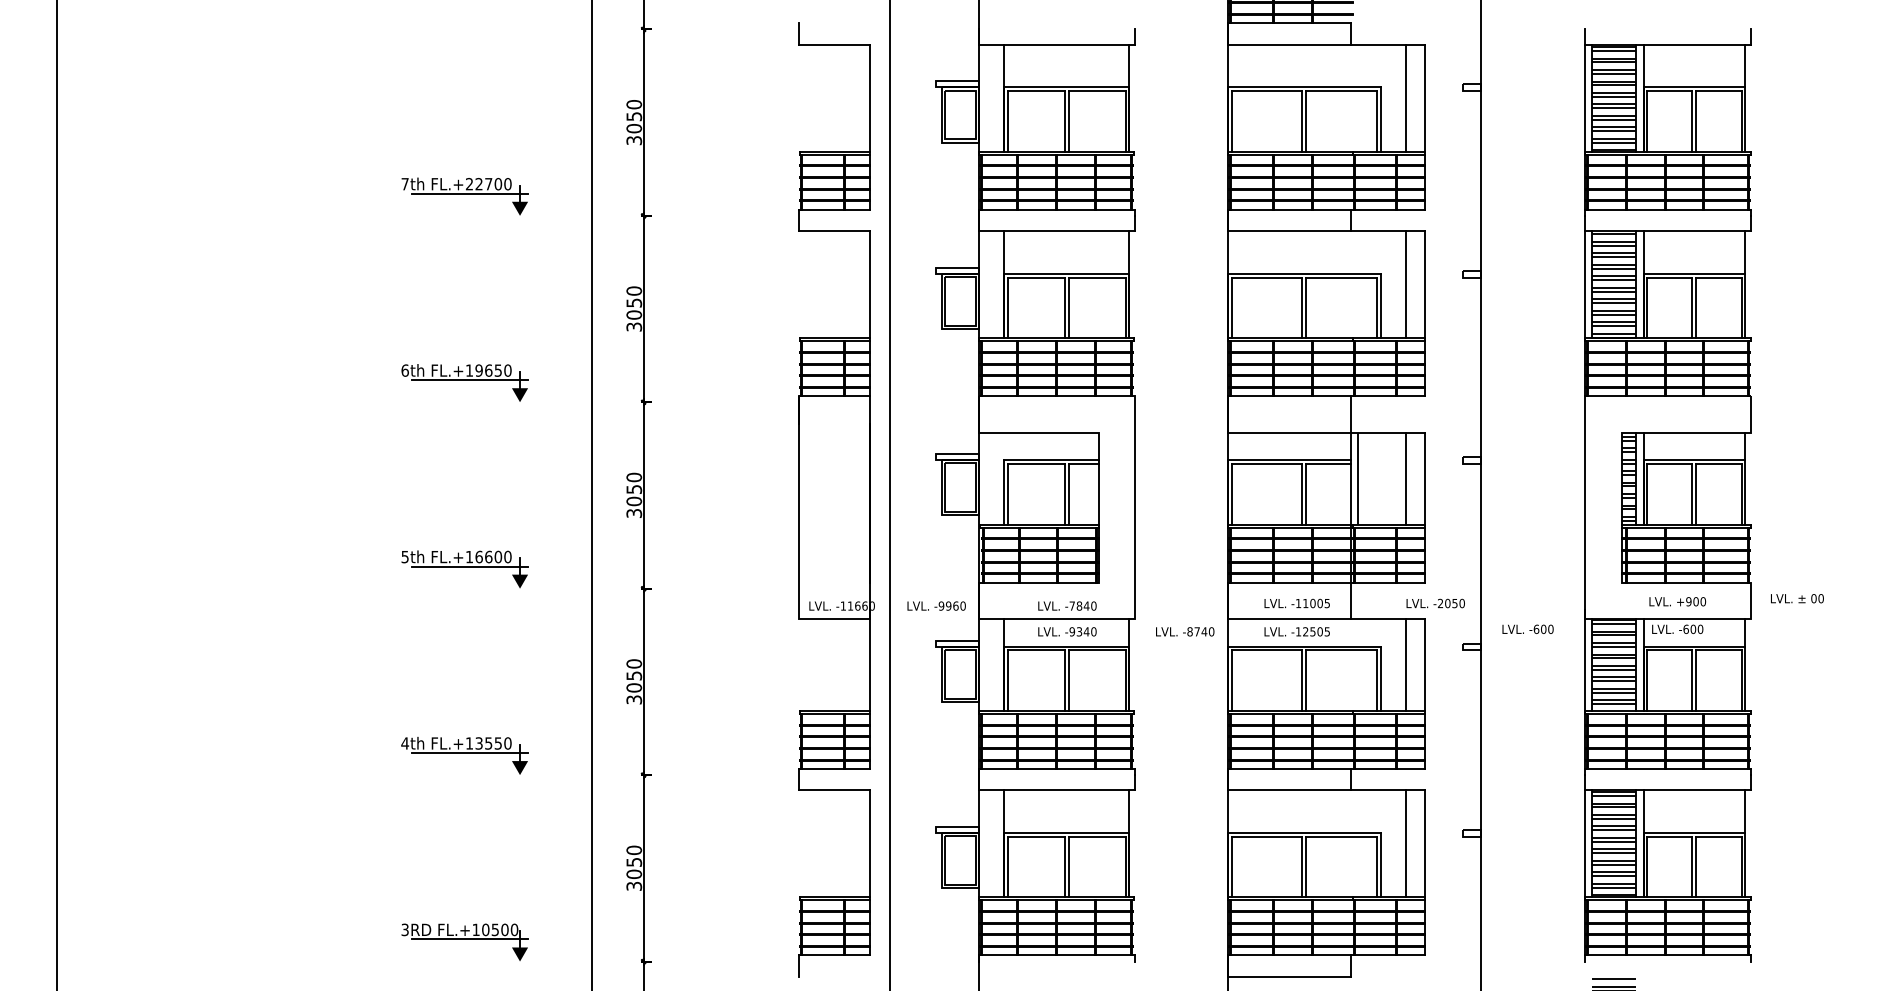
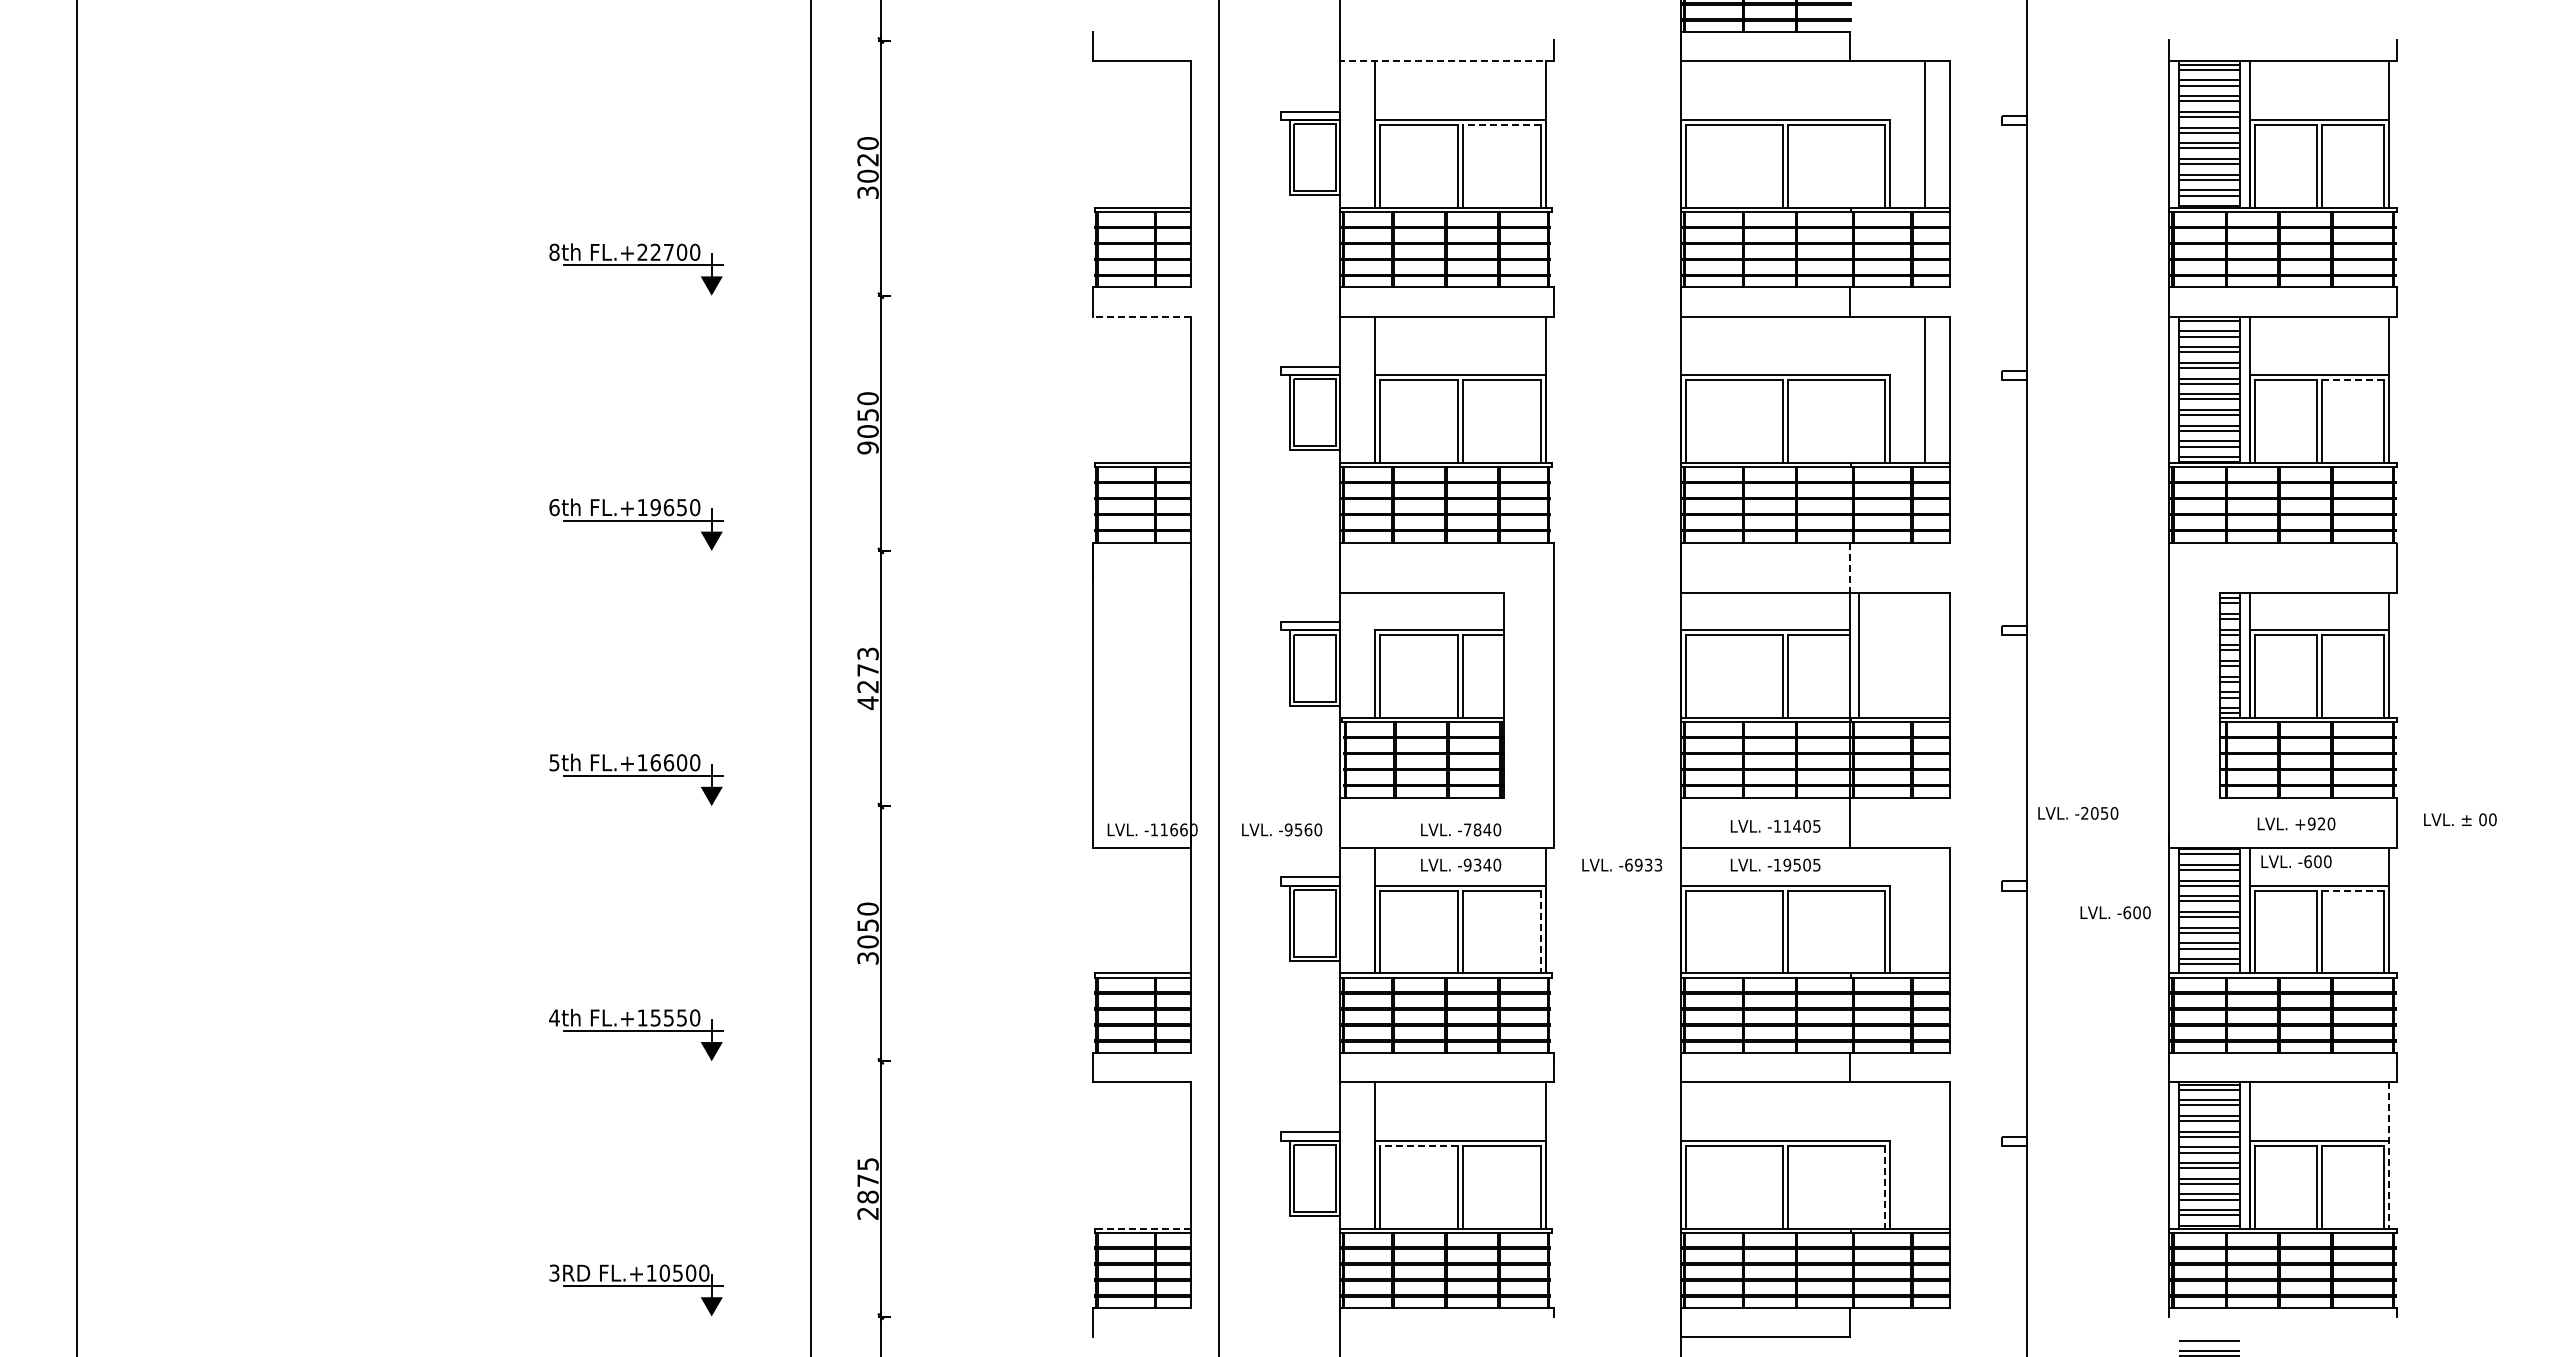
line: (1056, 44) -> (1446, 61), solid -> dashed
line: (1096, 91) -> (1501, 125), solid -> dashed
text: (633, 117) -> (867, 160), 3050 -> 3020
text: (405, 183) -> (554, 251), 7th -> 8th
line: (833, 231) -> (1141, 316), solid -> dashed
line: (1719, 277) -> (2353, 380), solid -> dashed
text: (633, 326) -> (867, 447), 3050 -> 9050
line: (1351, 415) -> (1849, 568), solid -> dashed
line: (1406, 478) -> (1925, 655), removed
text: (633, 495) -> (867, 678), 3050 -> 4273
text: (1695, 601) -> (2321, 823), +900 -> +920
text: (1313, 603) -> (1797, 826), -11005 -> -11405
text: (1435, 603) -> (2078, 813), moved
text: (948, 605) -> (1298, 829), -9960 -> -9560
text: (1527, 629) -> (2115, 912), moved
text: (1200, 631) -> (1643, 864), -8740 -> -6933
text: (1305, 631) -> (1787, 864), -12505 -> -19505
line: (1719, 650) -> (2353, 890), solid -> dashed
line: (1406, 664) -> (1925, 910), removed
line: (1125, 681) -> (1540, 932), solid -> dashed
text: (478, 743) -> (655, 1017), FL.+13550 -> FL.+15550
line: (1036, 836) -> (1418, 1145), solid -> dashed
line: (1406, 843) -> (1925, 1155), removed
line: (1745, 843) -> (2389, 1155), solid -> dashed
line: (1377, 867) -> (1885, 1187), solid -> dashed
text: (633, 868) -> (867, 1188), 3050 -> 2875
line: (834, 897) -> (1142, 1228), solid -> dashed

